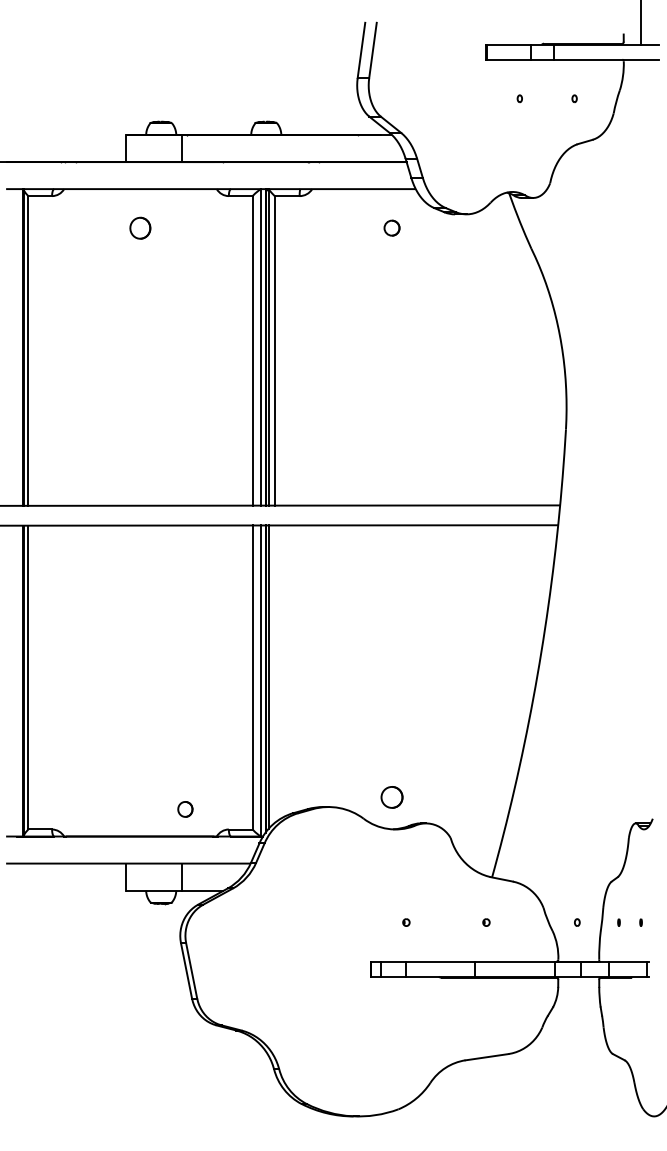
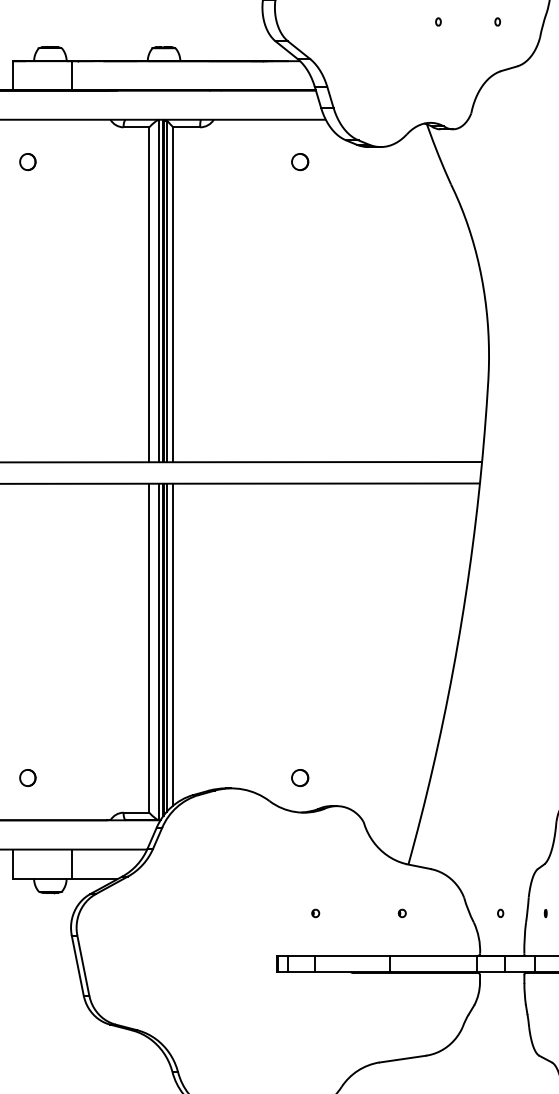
part: (140, 227) -> (27, 161), size x0.71
line: (274, 673) -> (172, 643), added
part: (391, 797) -> (299, 778), size x0.71
part: (185, 809) -> (27, 778), moved

